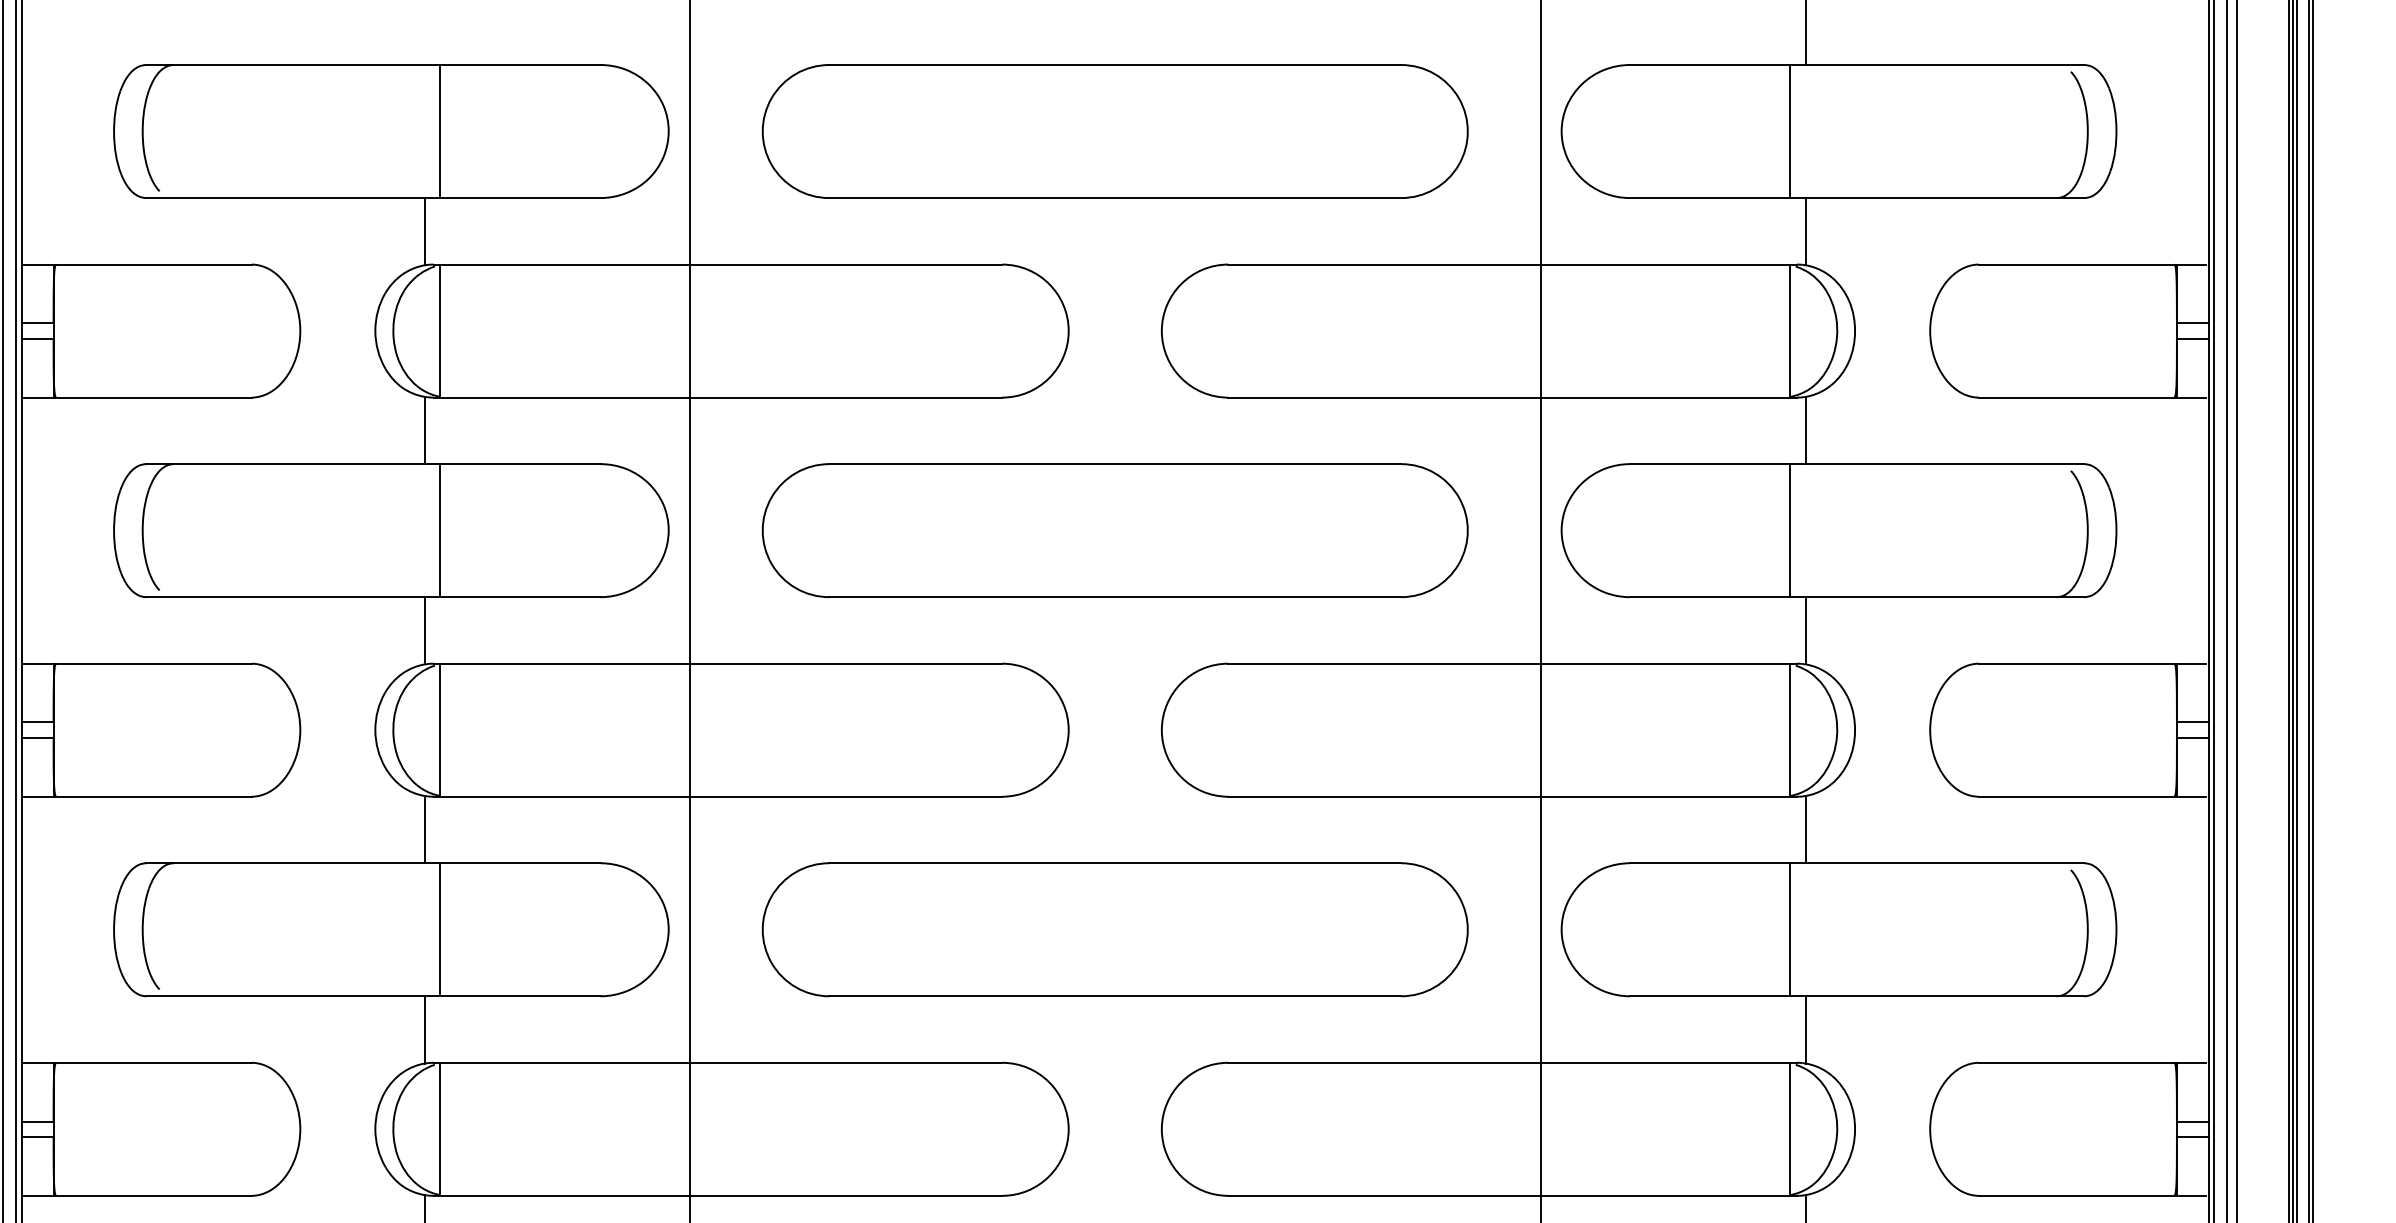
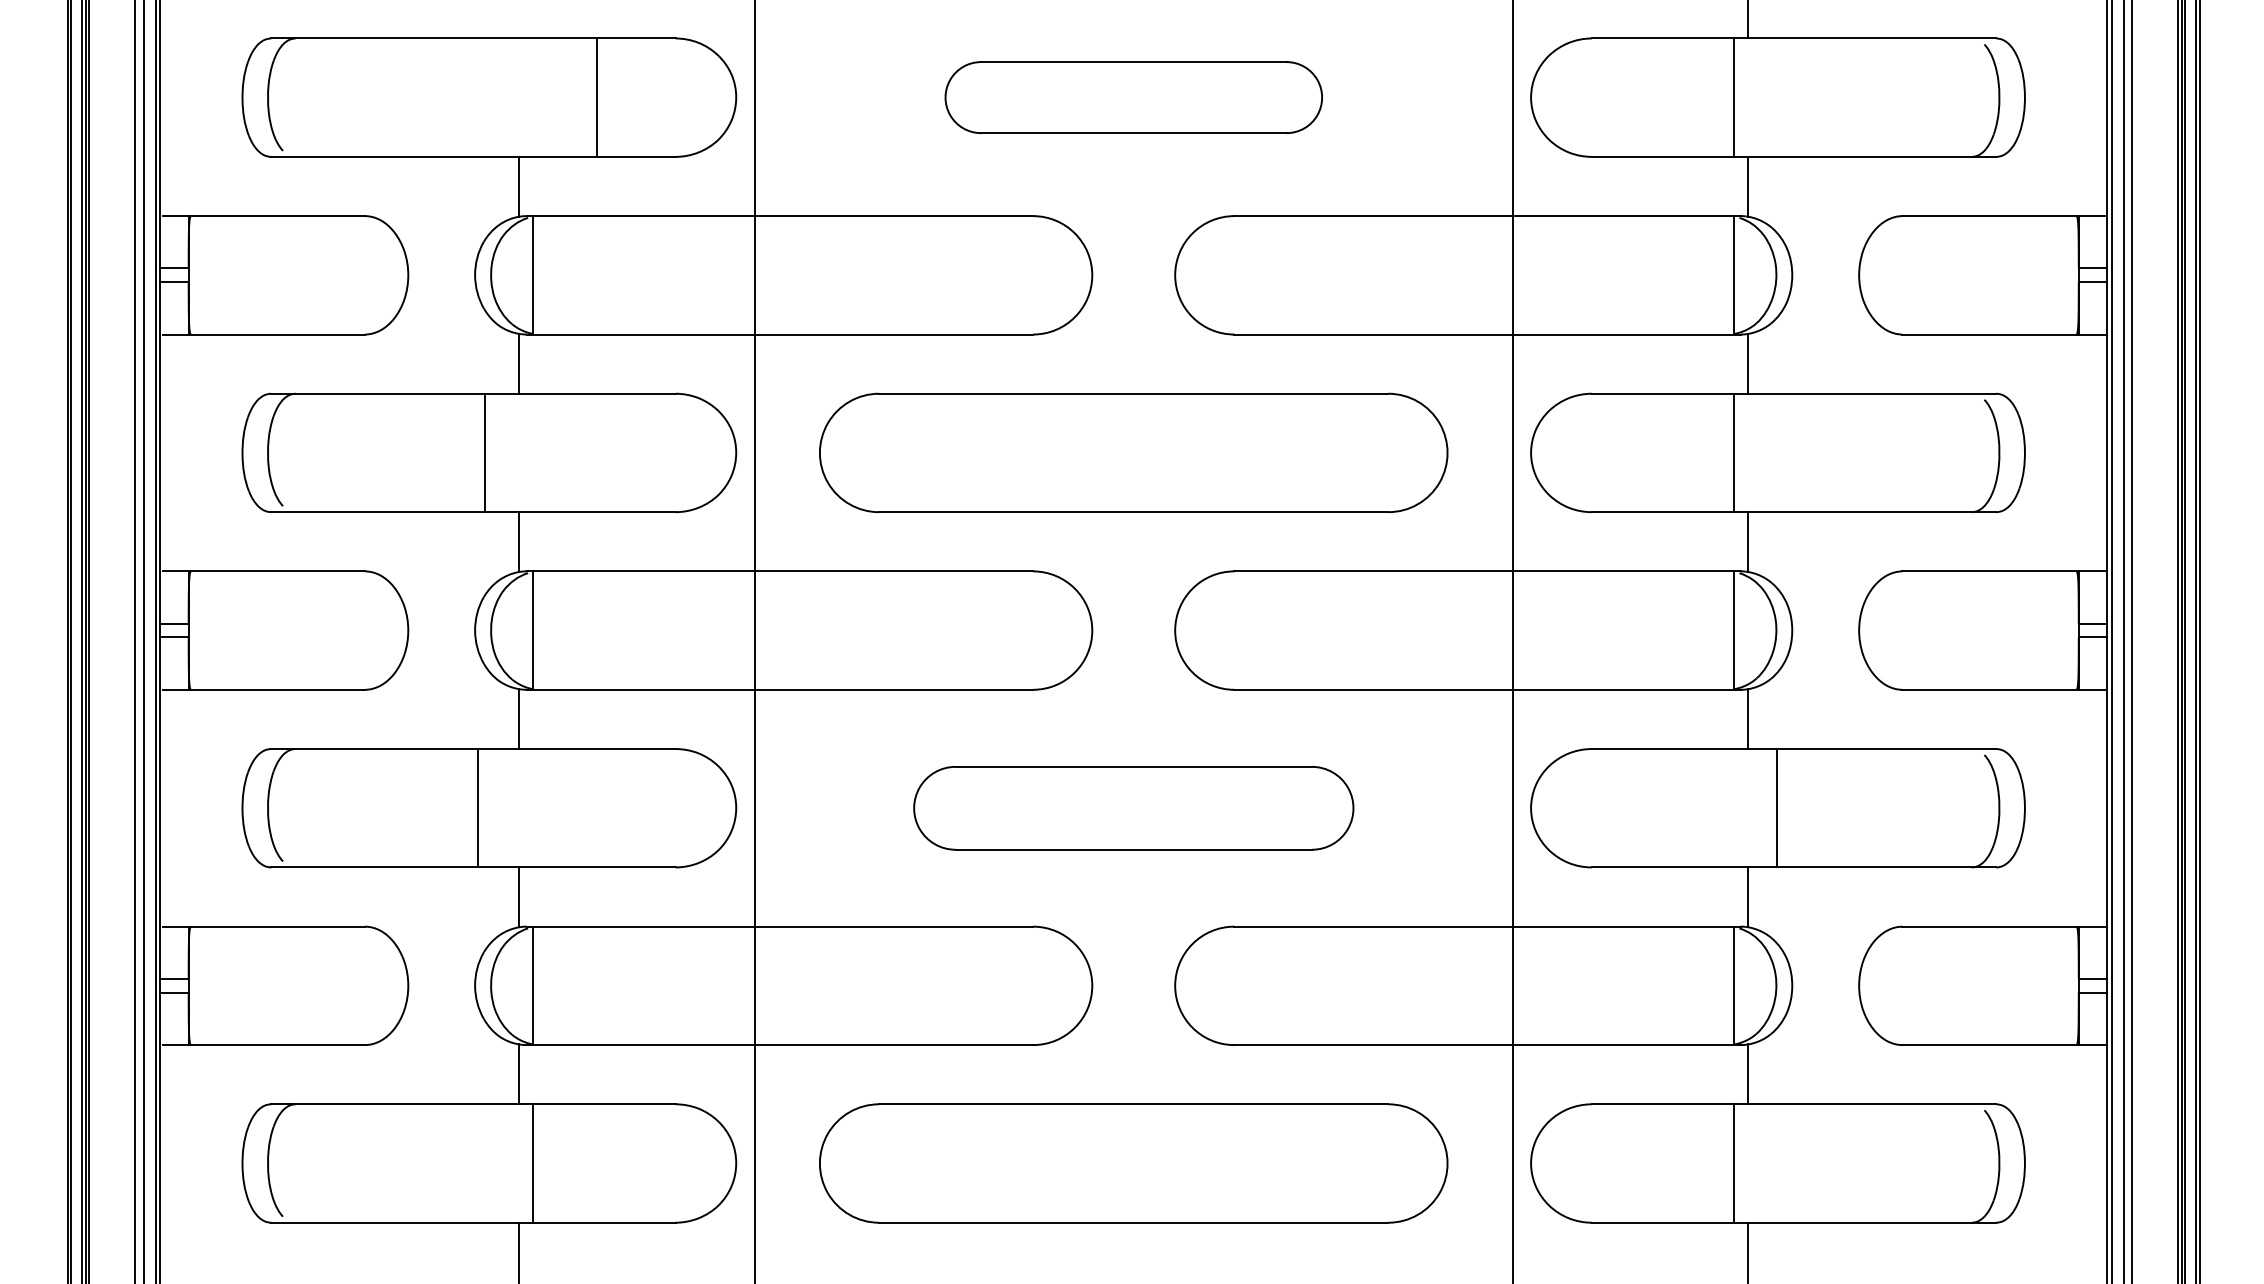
line: (440, 131) -> (597, 97), moved
part: (1115, 131) -> (1133, 97), size x0.6
line: (440, 530) -> (485, 452), moved
line: (440, 930) -> (478, 808), moved
part: (1115, 930) -> (1133, 808), size x0.7
line: (1790, 930) -> (1777, 808), moved

